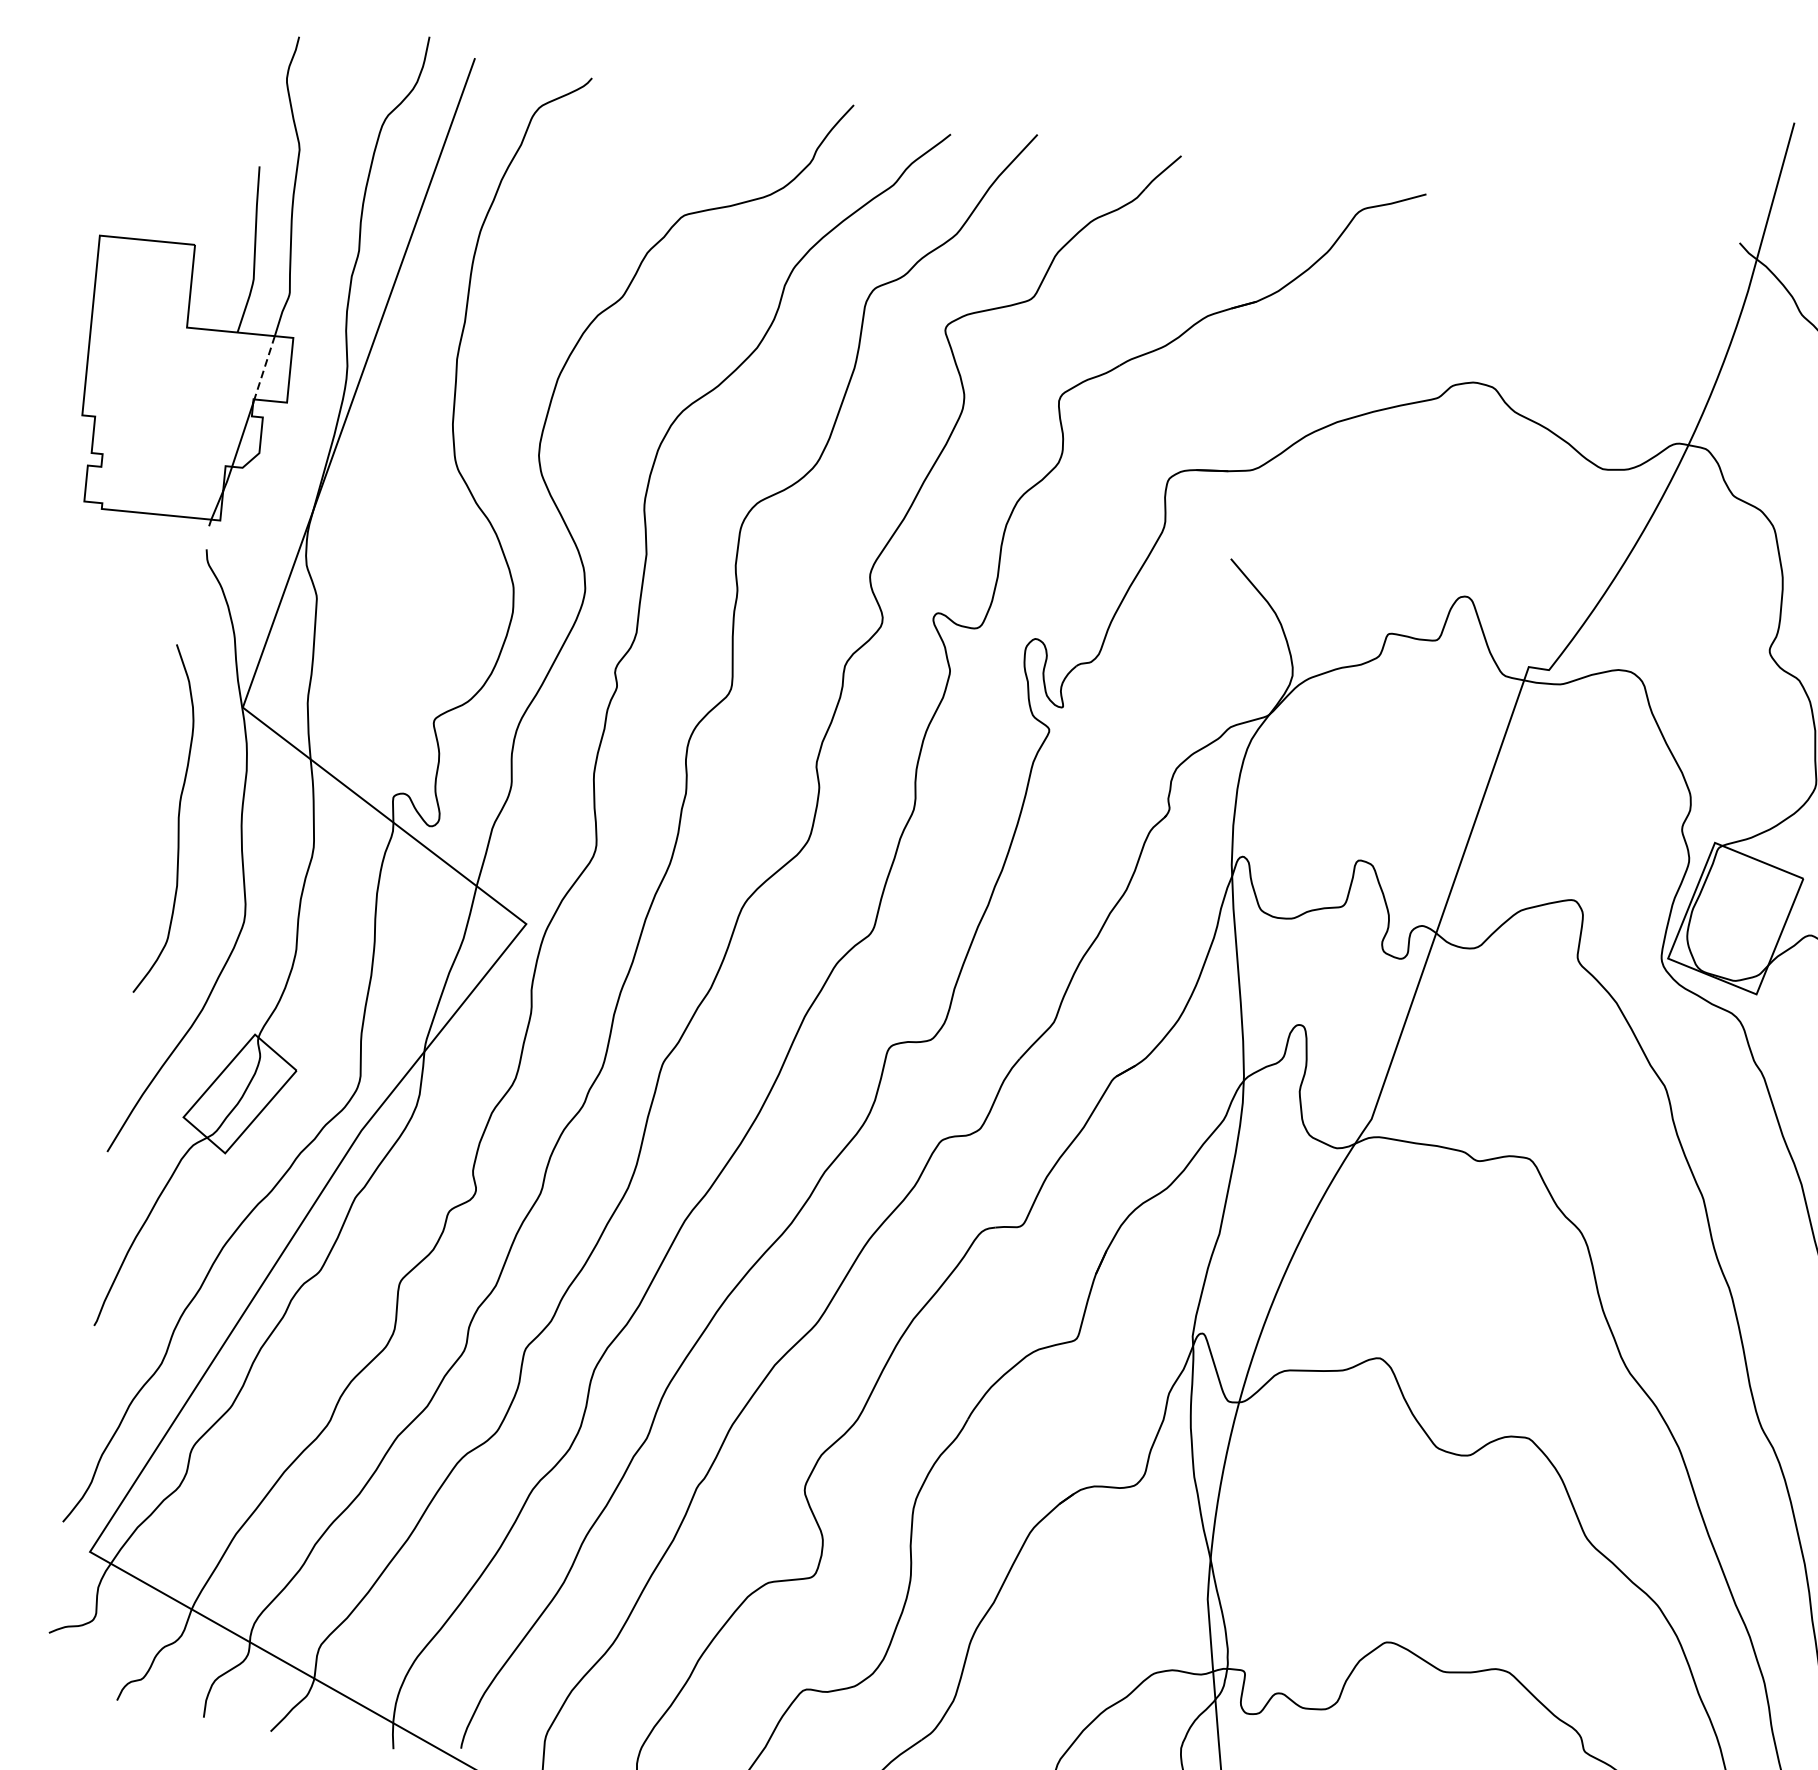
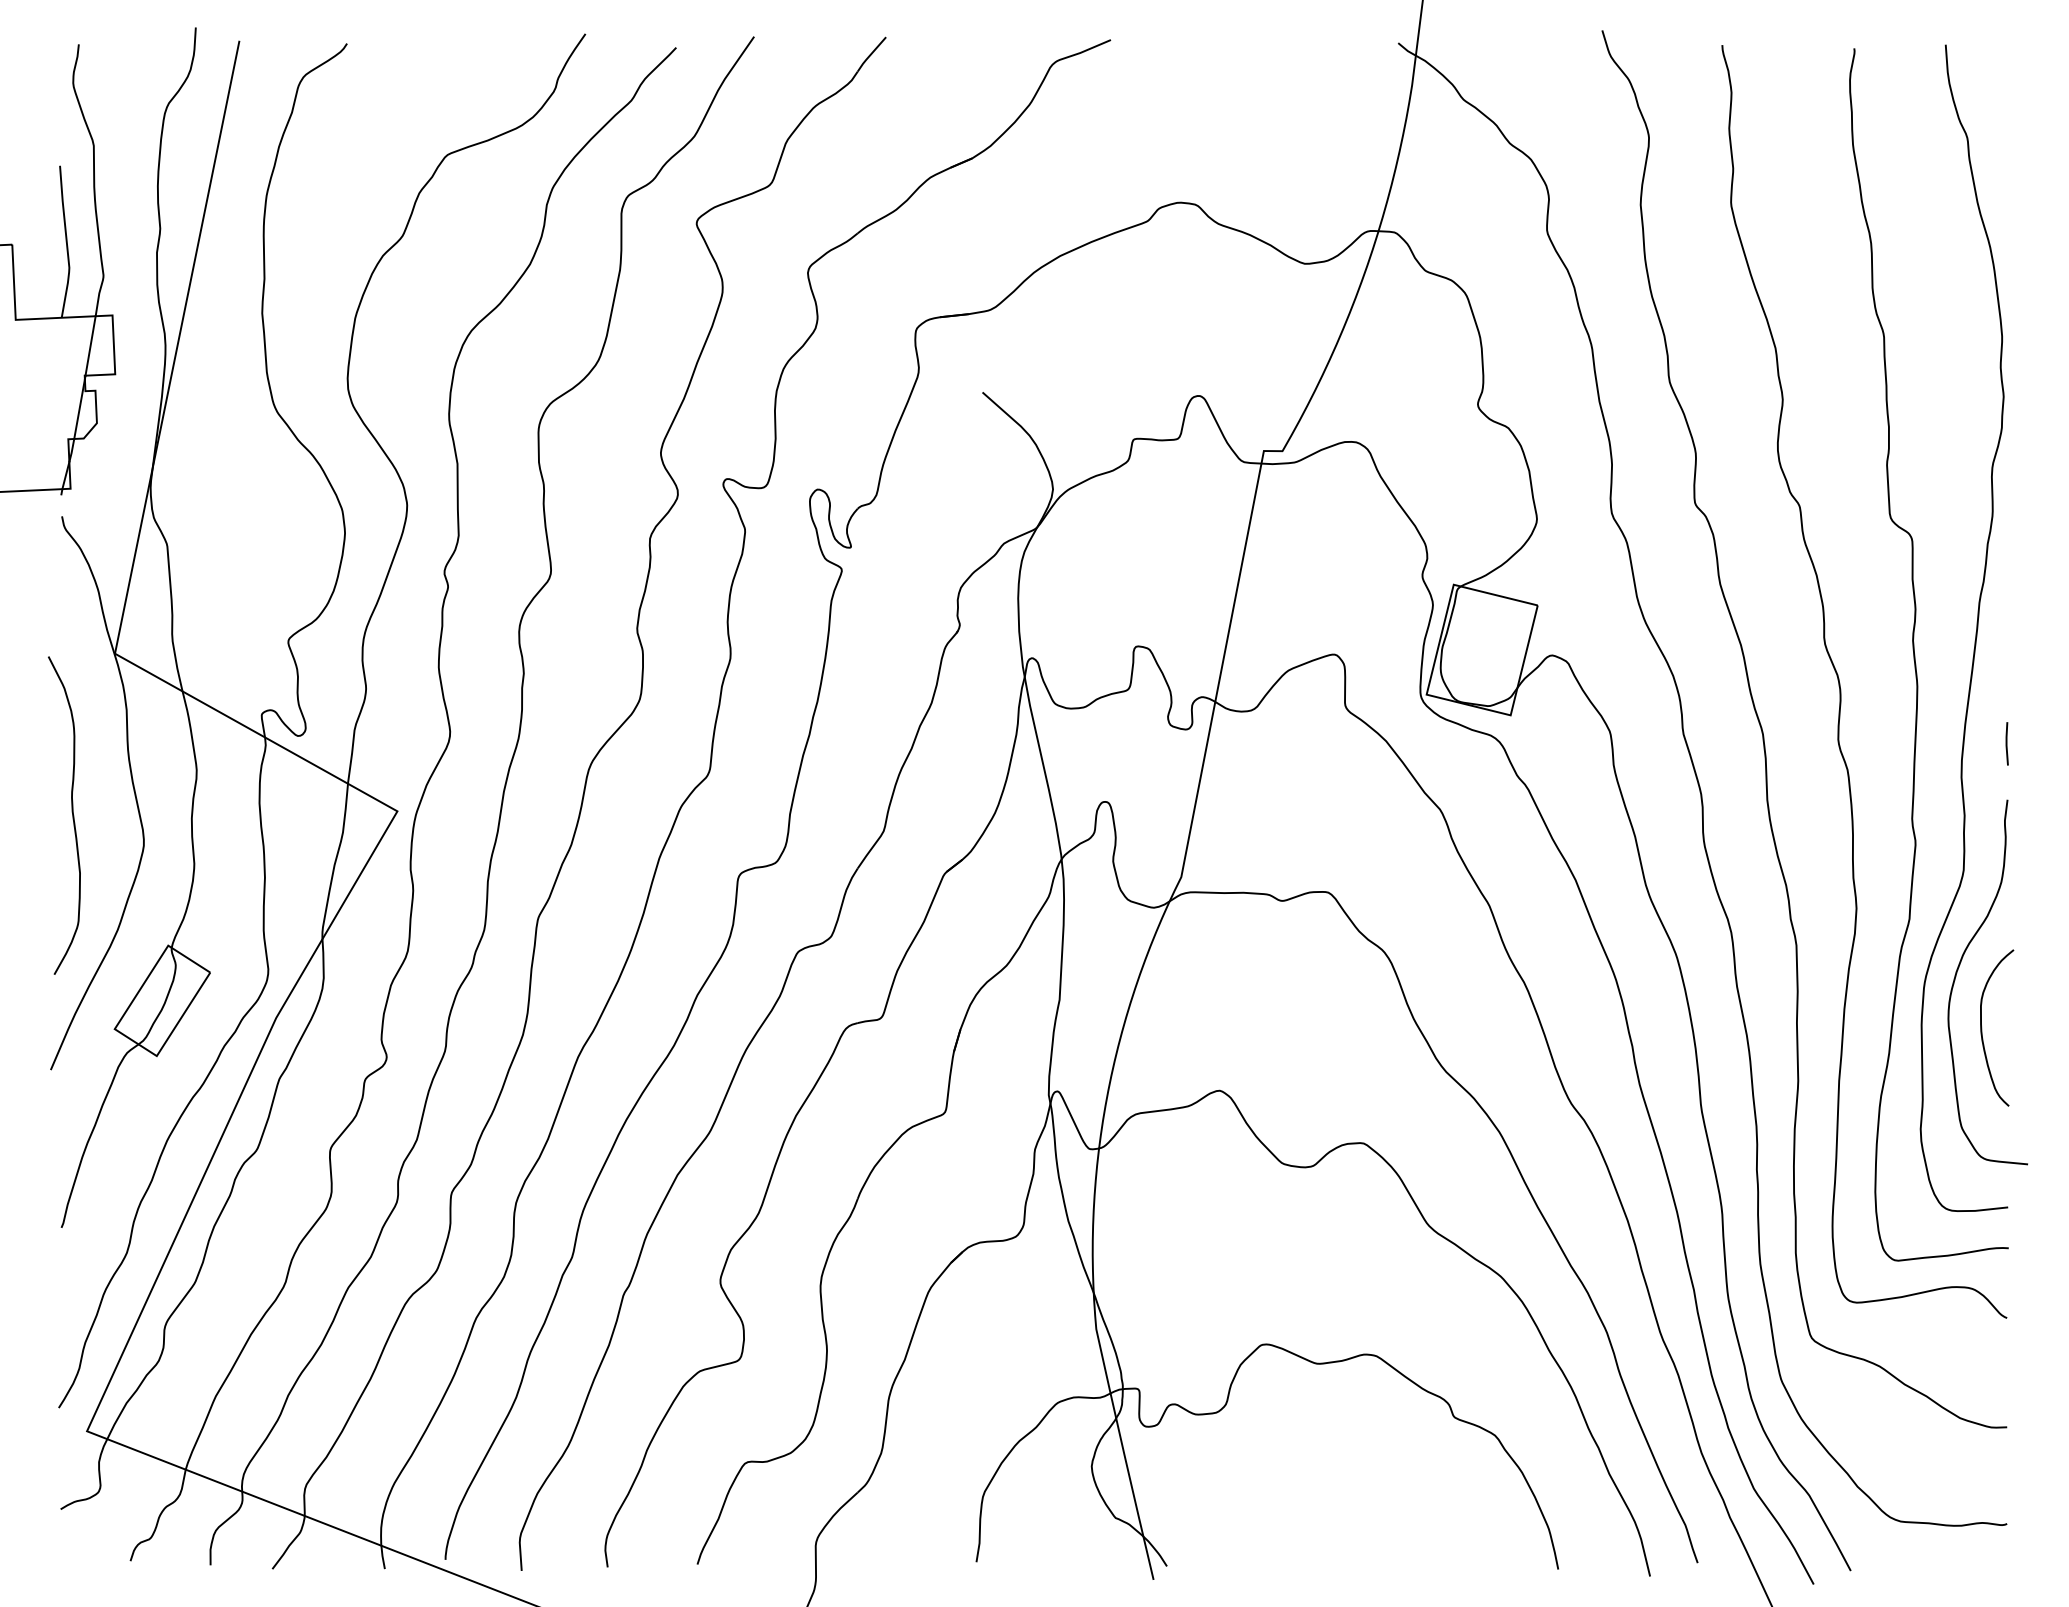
line: (264, 368) -> (90, 346), dashed -> solid
curve: (177, 818) -> (71, 812), moved

